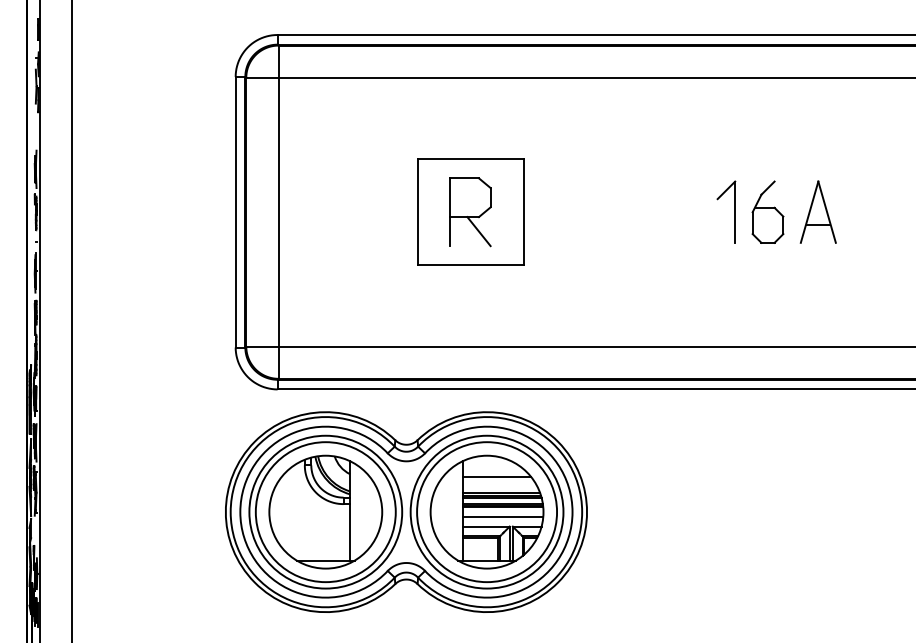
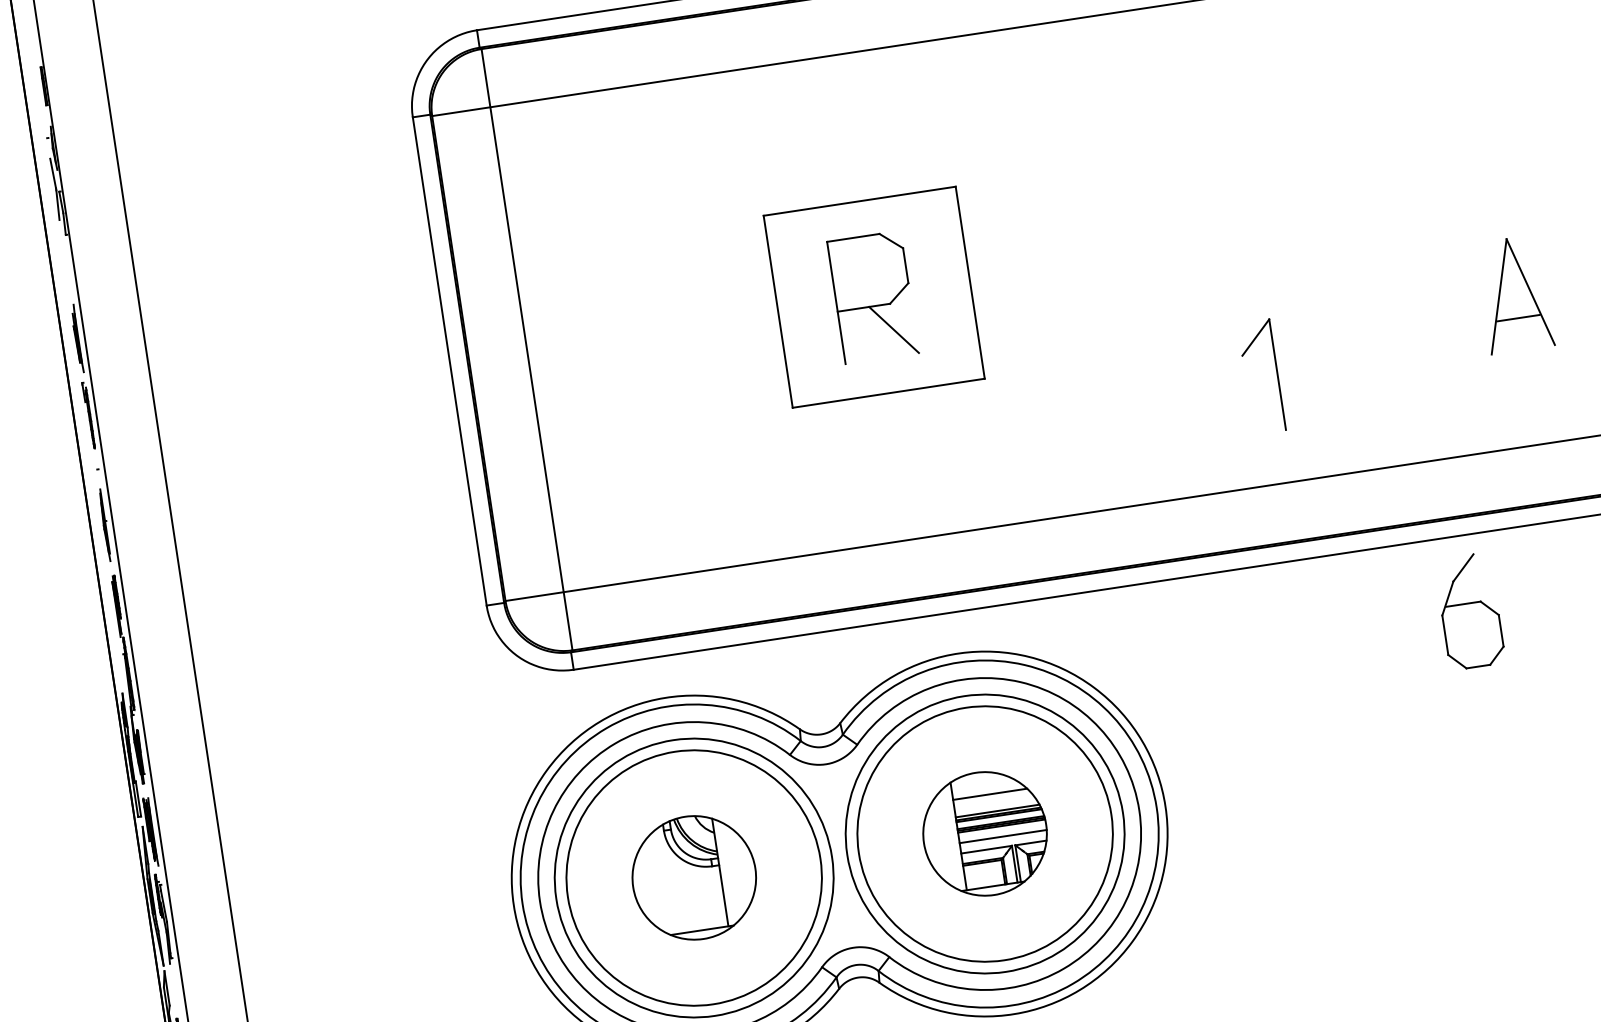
part: (734, 211) -> (1276, 373), moved
part: (767, 211) -> (1468, 610), moved
part: (817, 211) -> (1513, 293), moved
part: (325, 511) -> (693, 876), size x0.6
part: (486, 511) -> (983, 832), size x0.6

